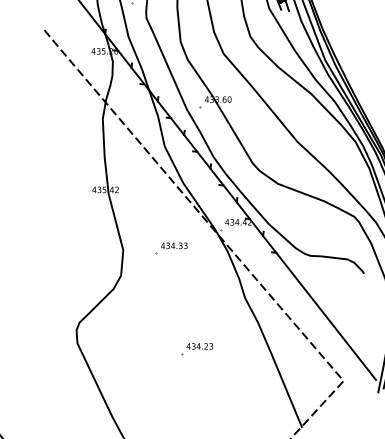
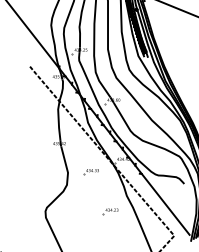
part: (196, 349) -> (110, 211), moved

